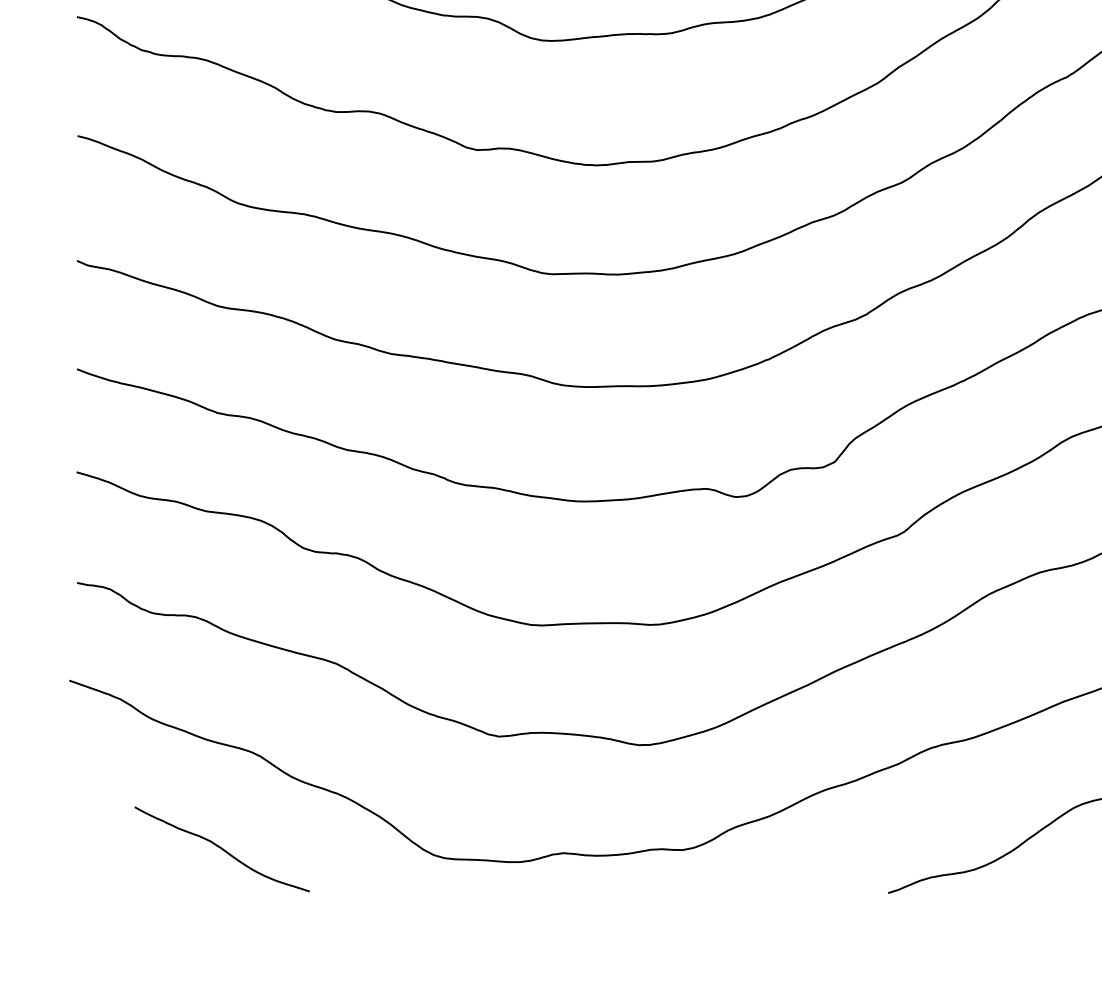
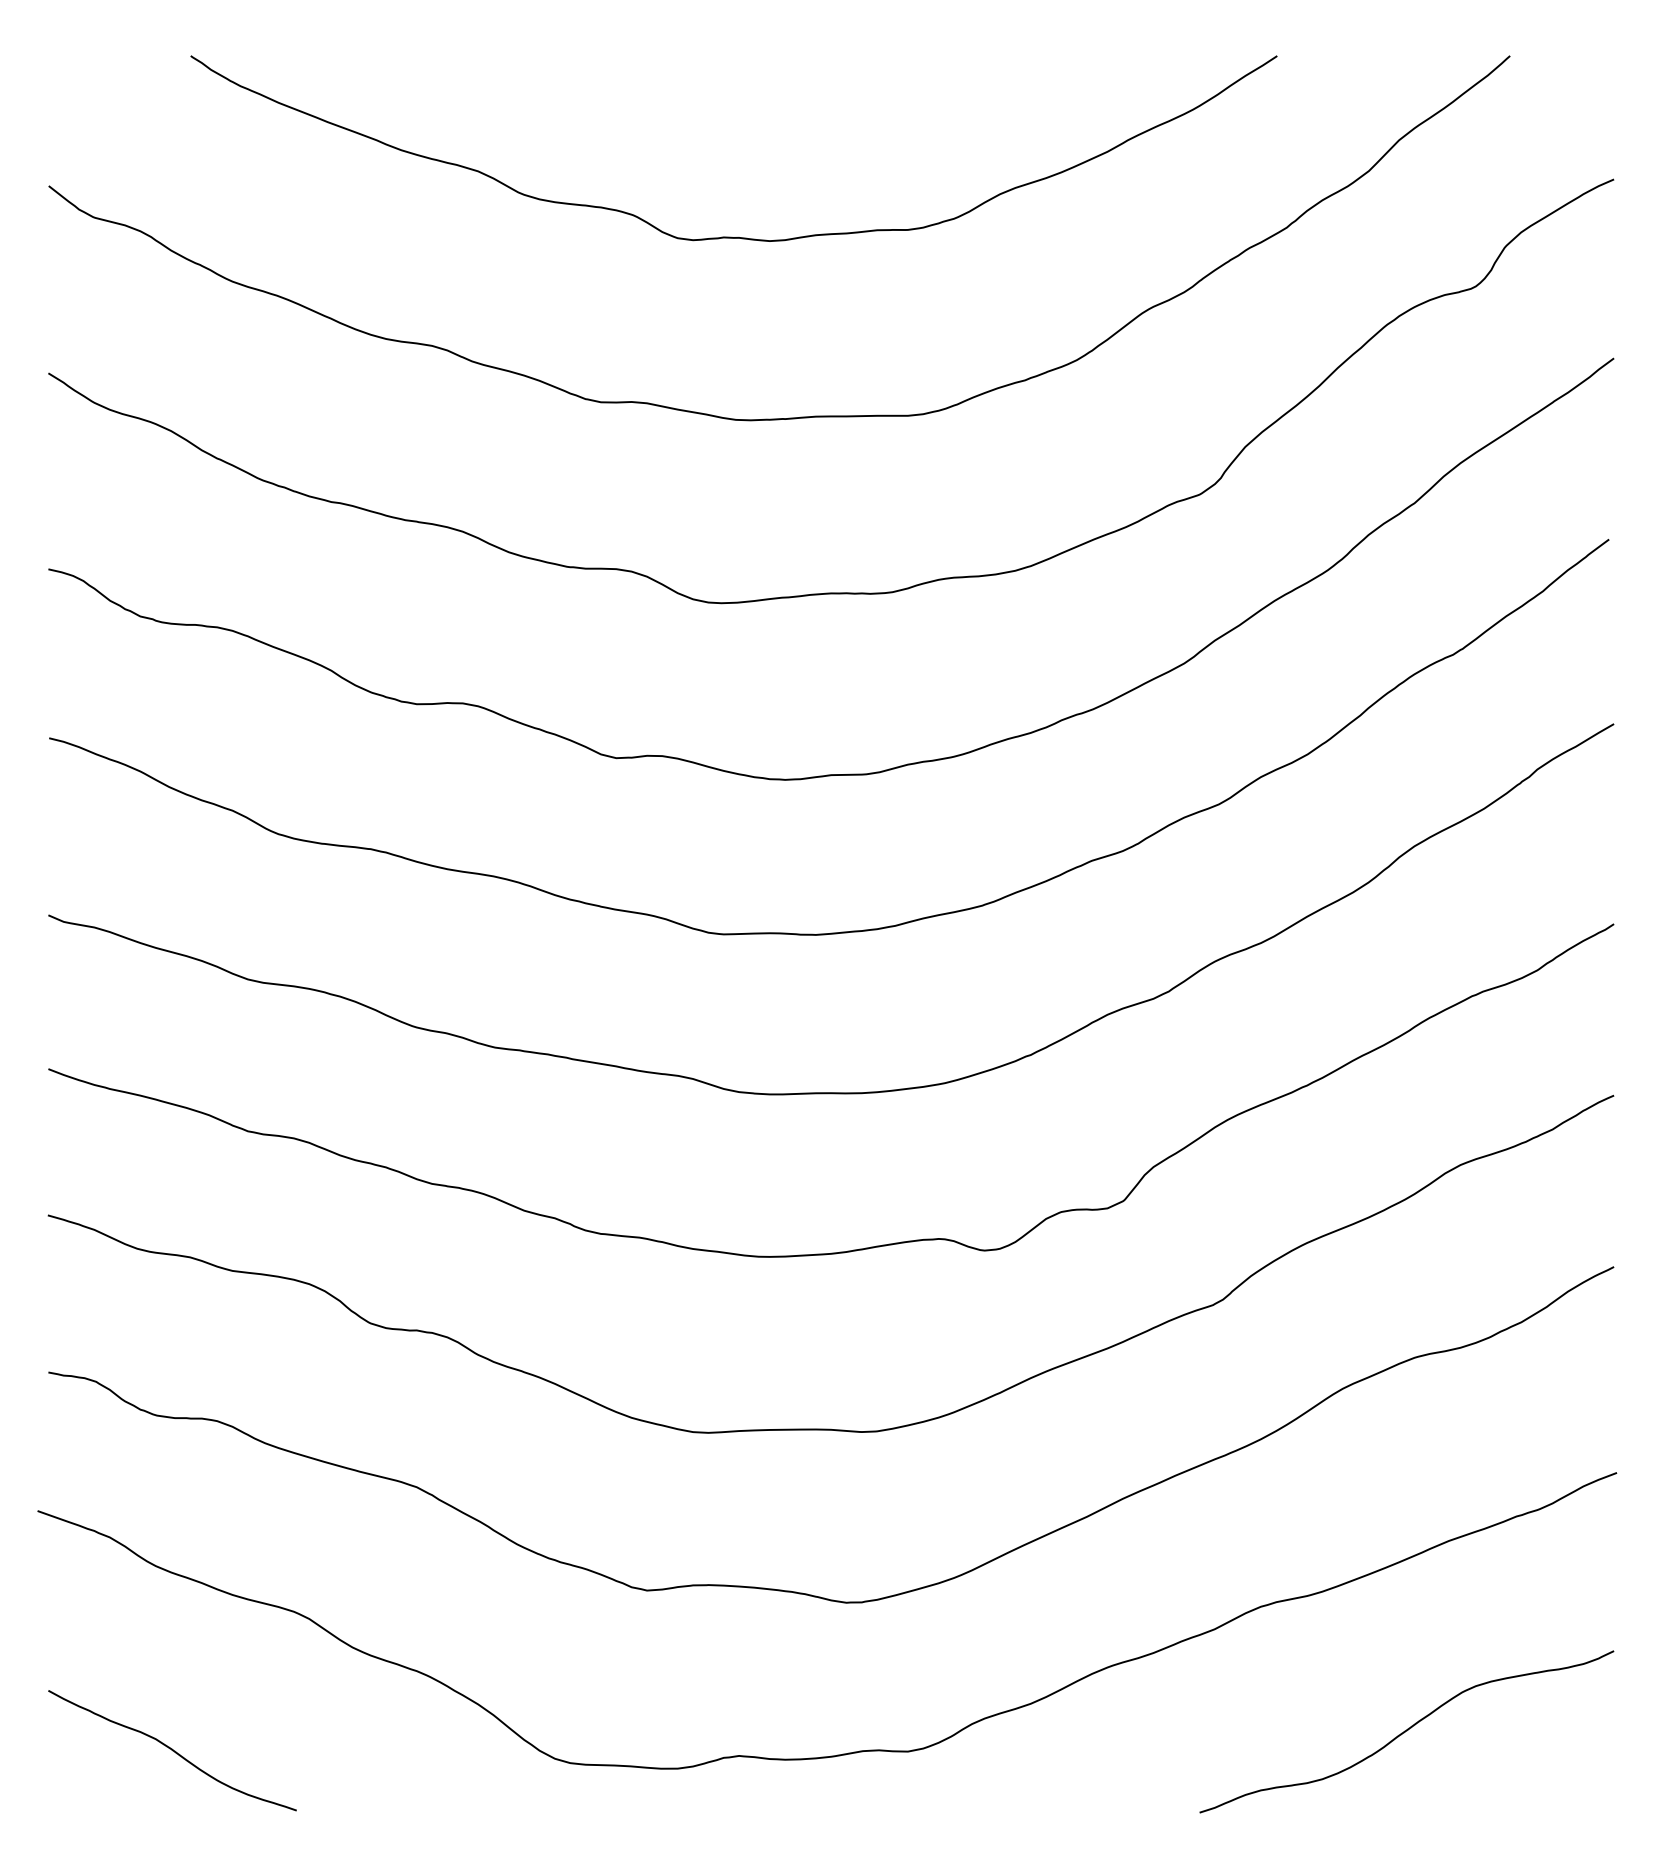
curve: (222, 849) -> (172, 1750), moved

